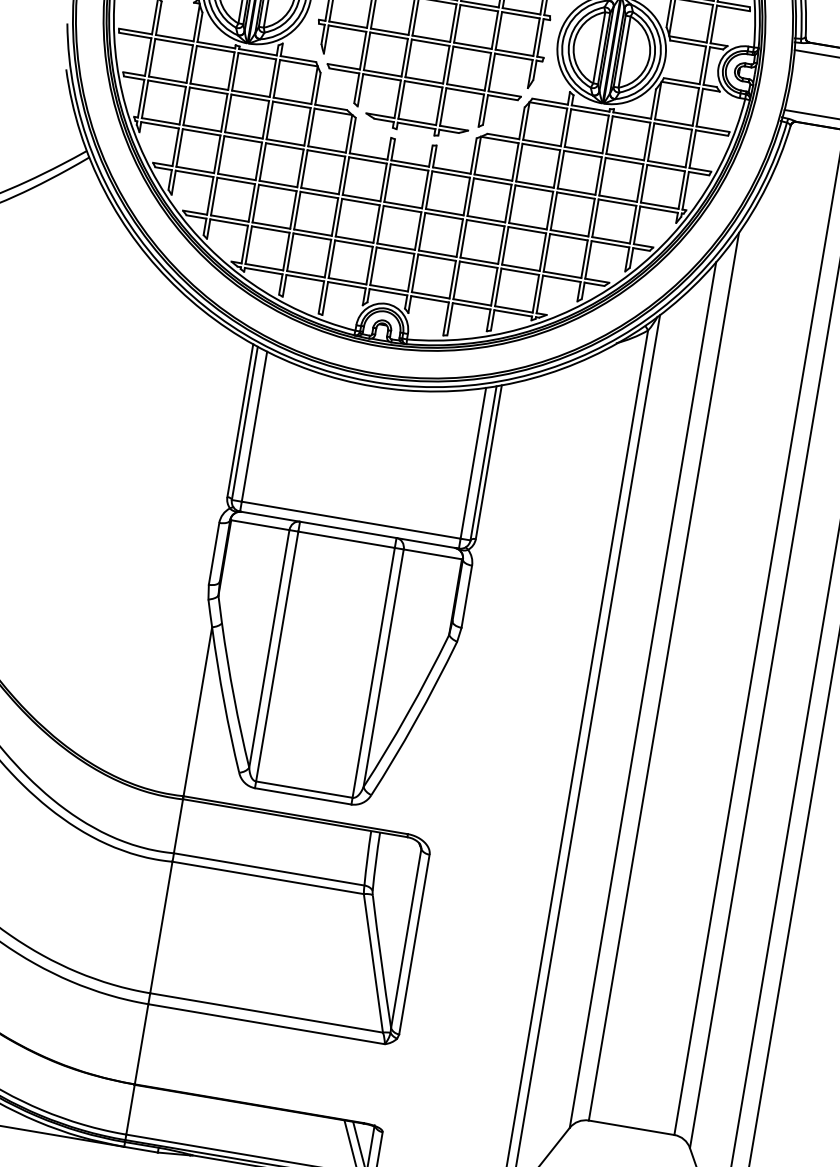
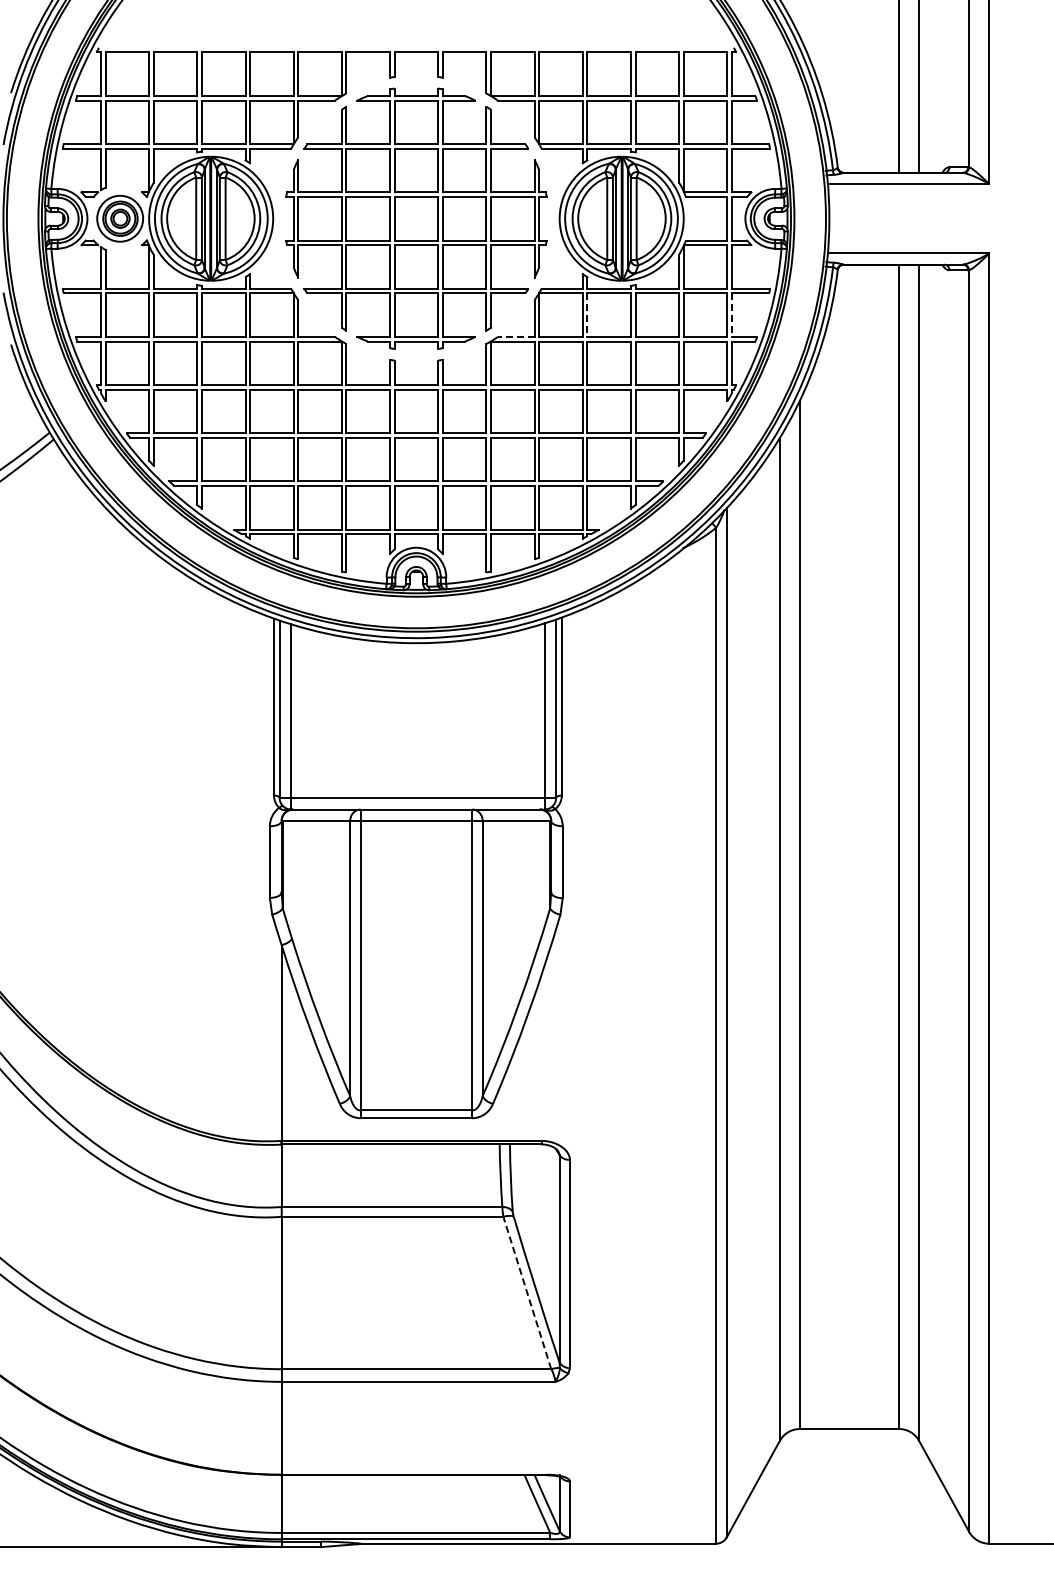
line: (568, 128) -> (587, 315), solid -> dashed
line: (502, 136) -> (515, 336), solid -> dashed
line: (692, 149) -> (731, 315), solid -> dashed
line: (373, 963) -> (527, 1293), solid -> dashed

